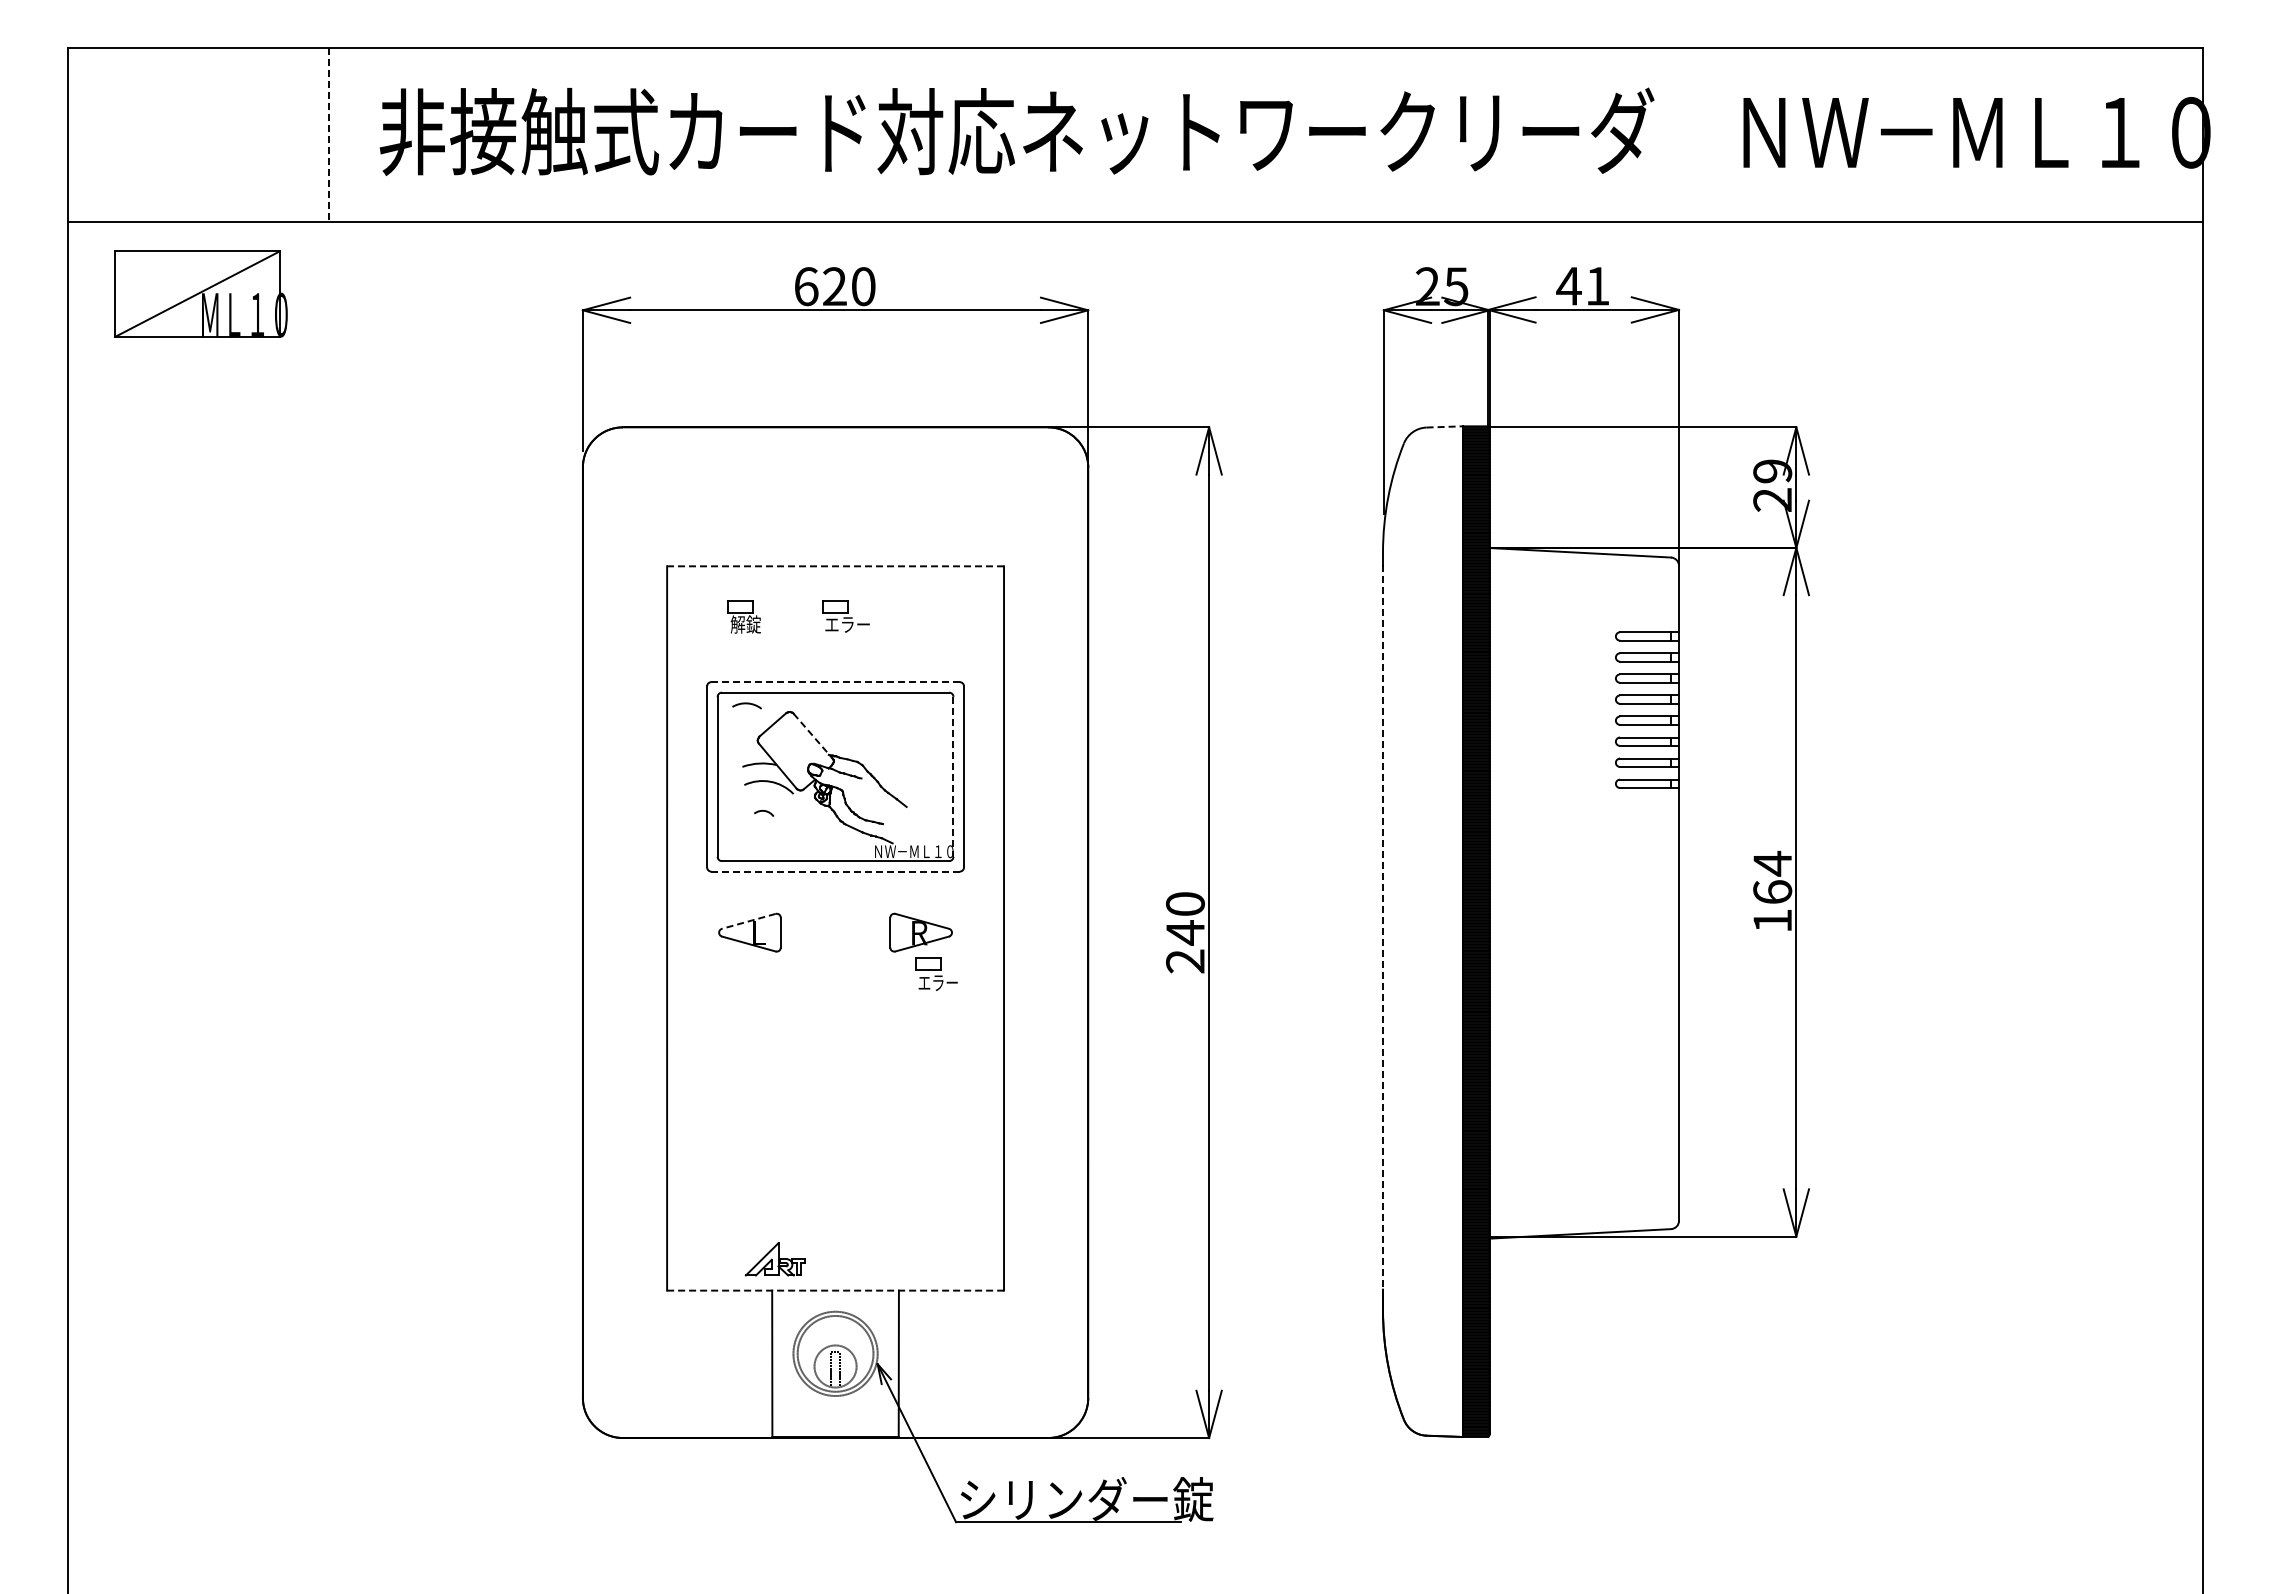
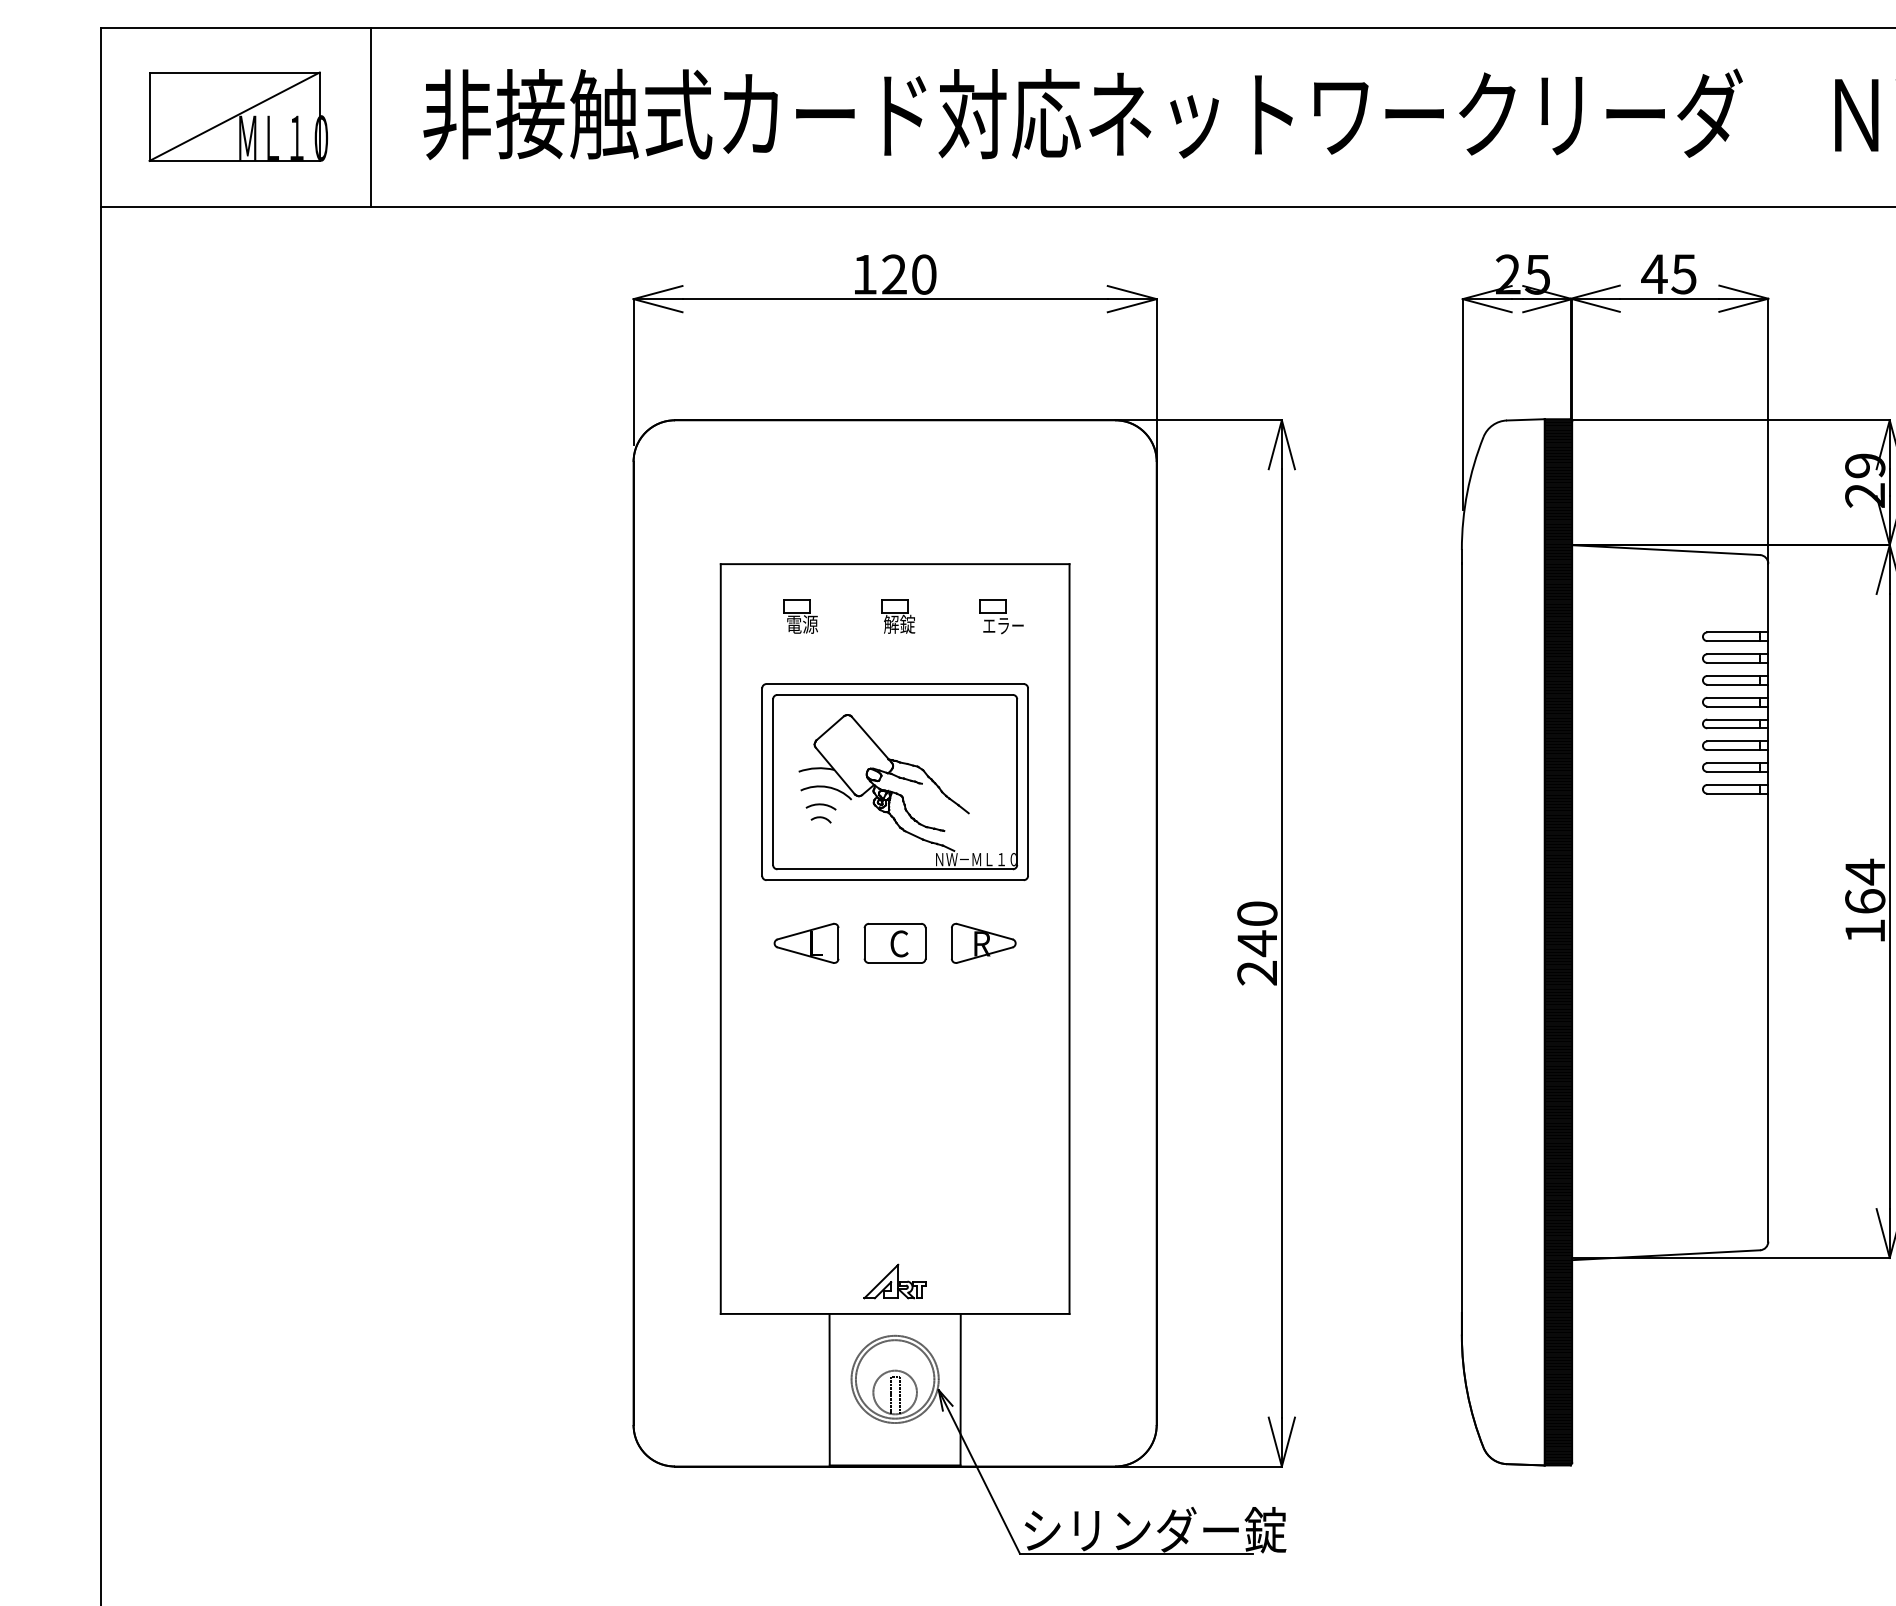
line: (328, 134) -> (370, 117), dashed -> solid
text: (806, 286) -> (865, 274), 620 -> 120
text: (1597, 286) -> (1683, 274), 41 -> 45
part: (200, 293) -> (237, 116), moved
line: (1445, 426) -> (1526, 419), dashed -> solid
line: (835, 566) -> (895, 564), dashed -> solid
text: (745, 624) -> (801, 624), 解錠 -> 電源
text: (846, 624) -> (906, 624), エラー -> 解錠
line: (835, 682) -> (895, 684), dashed -> solid
arc: (746, 704) -> (820, 805), moved
line: (811, 734) -> (870, 738), dashed -> solid
line: (953, 777) -> (1017, 782), dashed -> solid
line: (836, 871) -> (896, 880), dashed -> solid
line: (748, 921) -> (805, 931), dashed -> solid
line: (1383, 927) -> (1462, 938), dashed -> solid
part: (835, 932) -> (895, 943), added
part: (936, 973) -> (1001, 616), moved
part: (774, 1259) -> (894, 1281), moved
line: (836, 1290) -> (896, 1313), dashed -> solid

